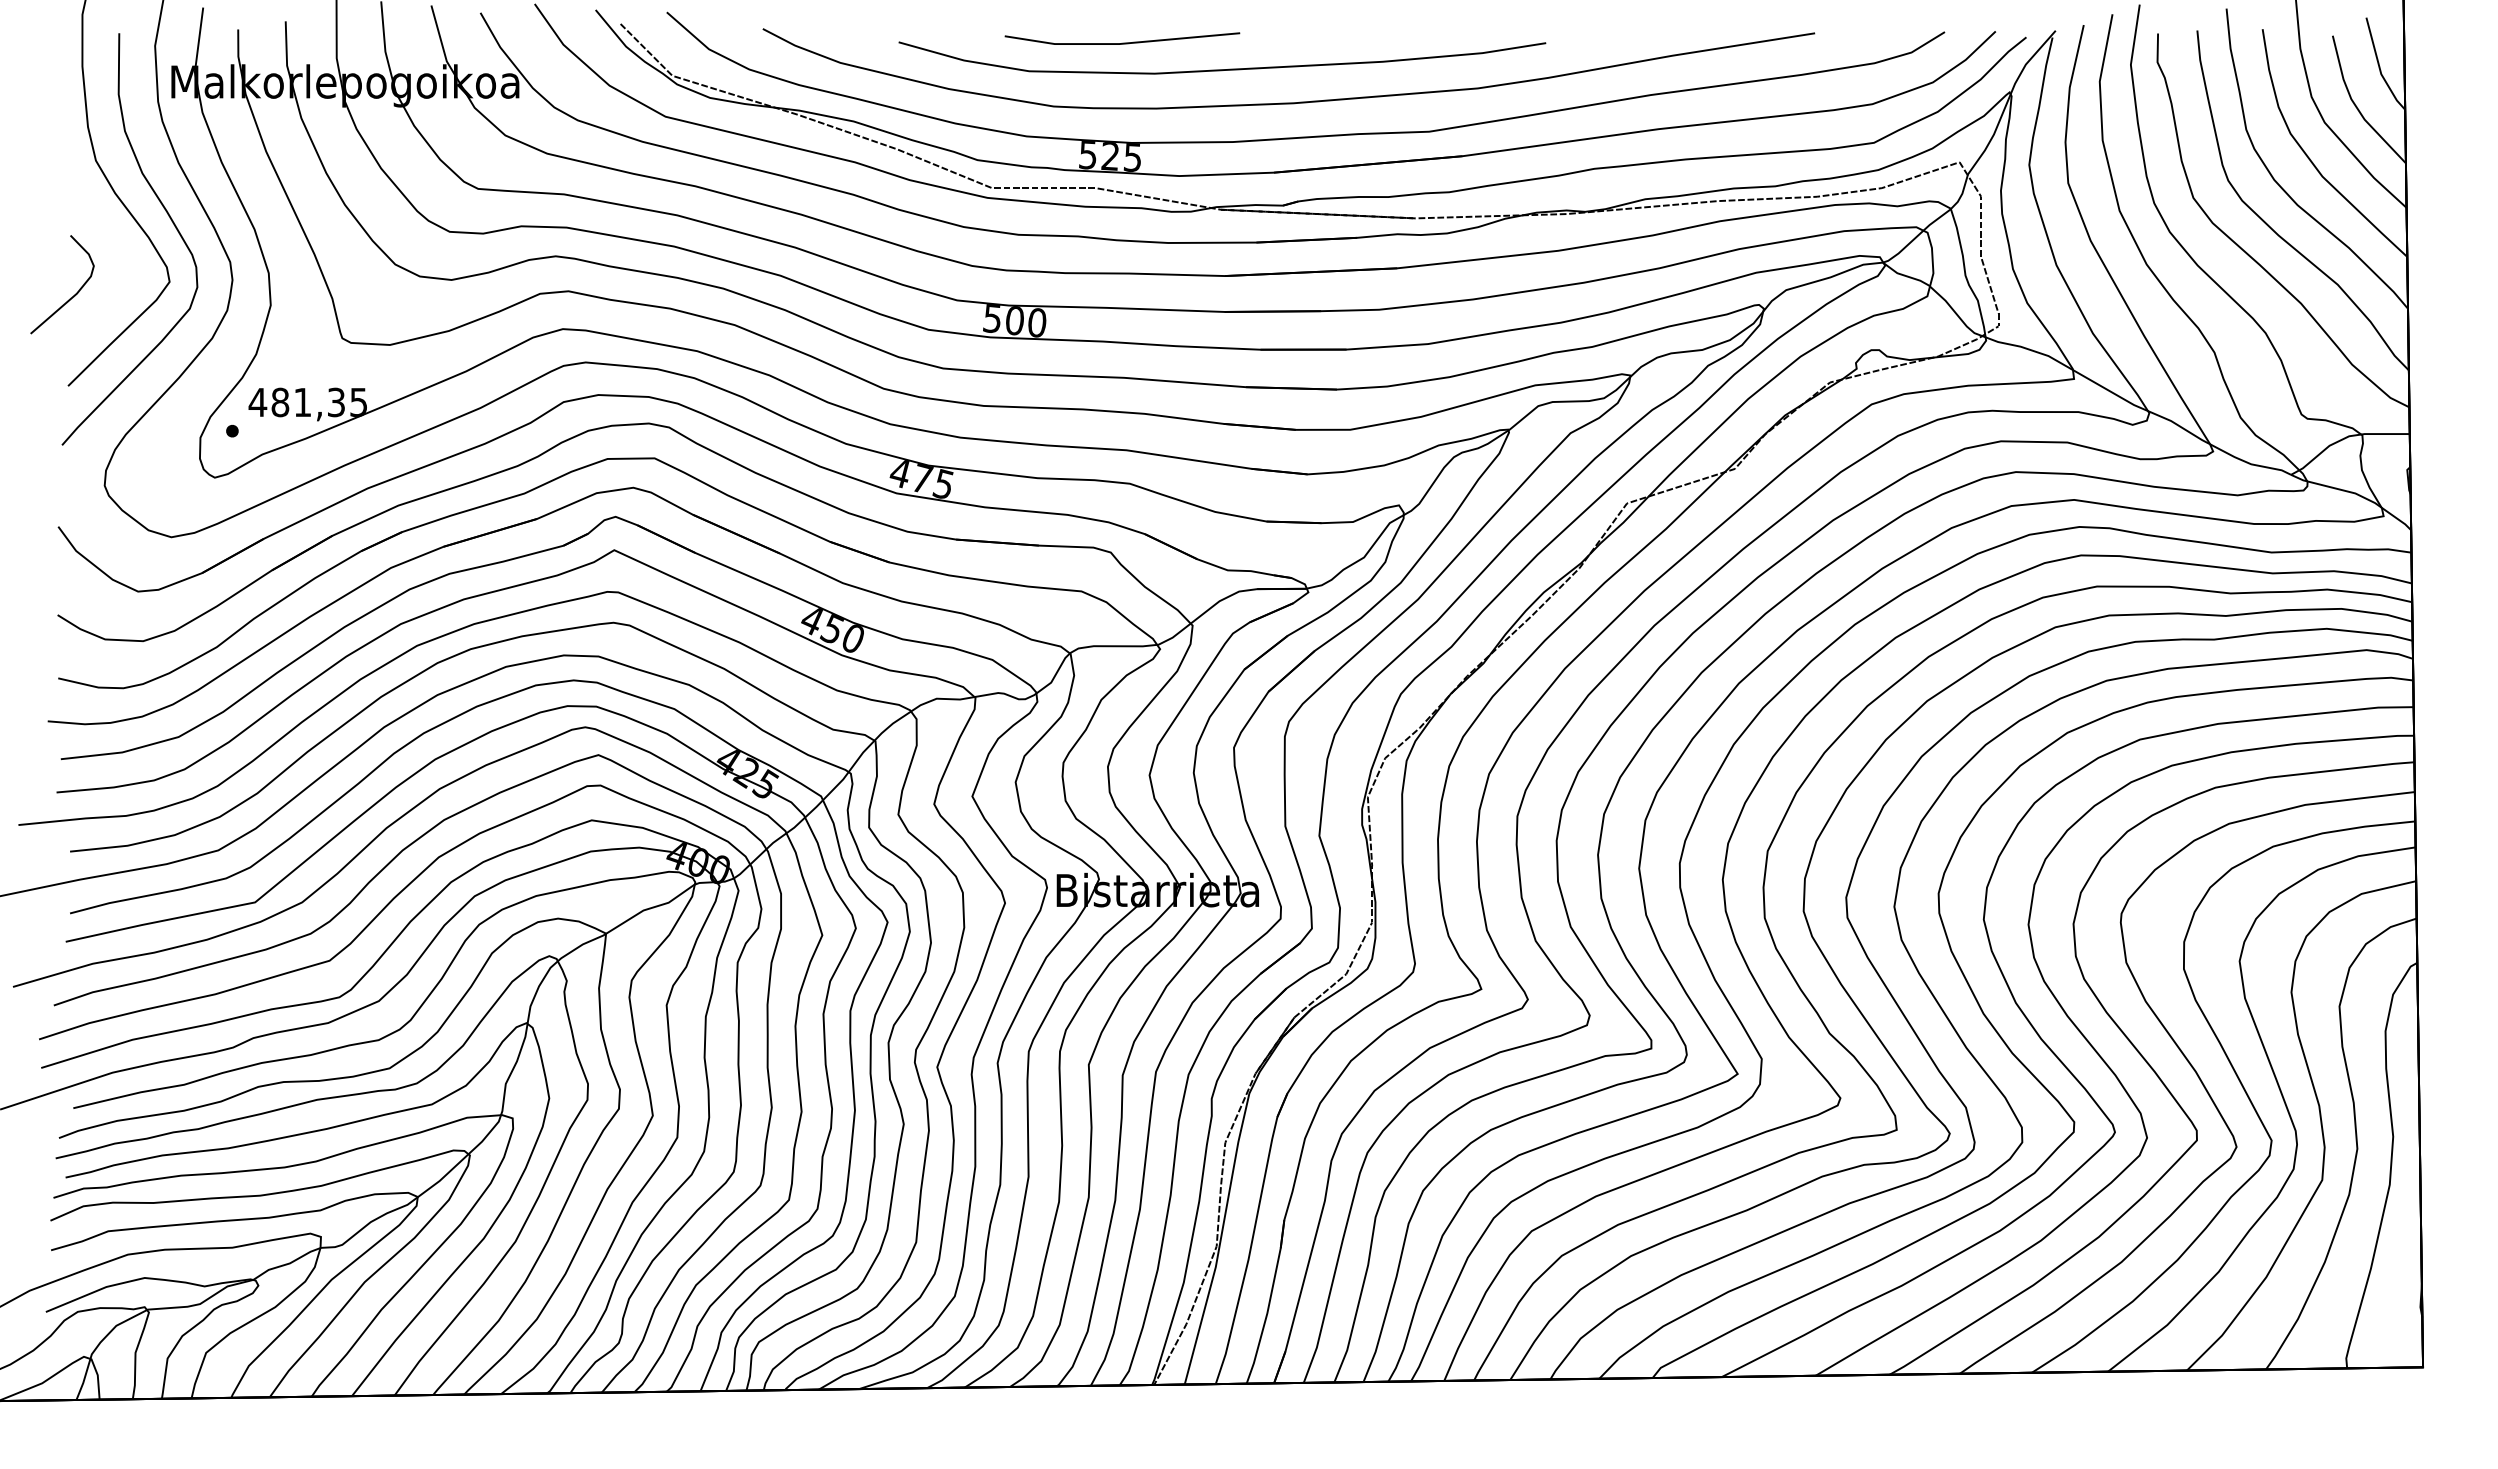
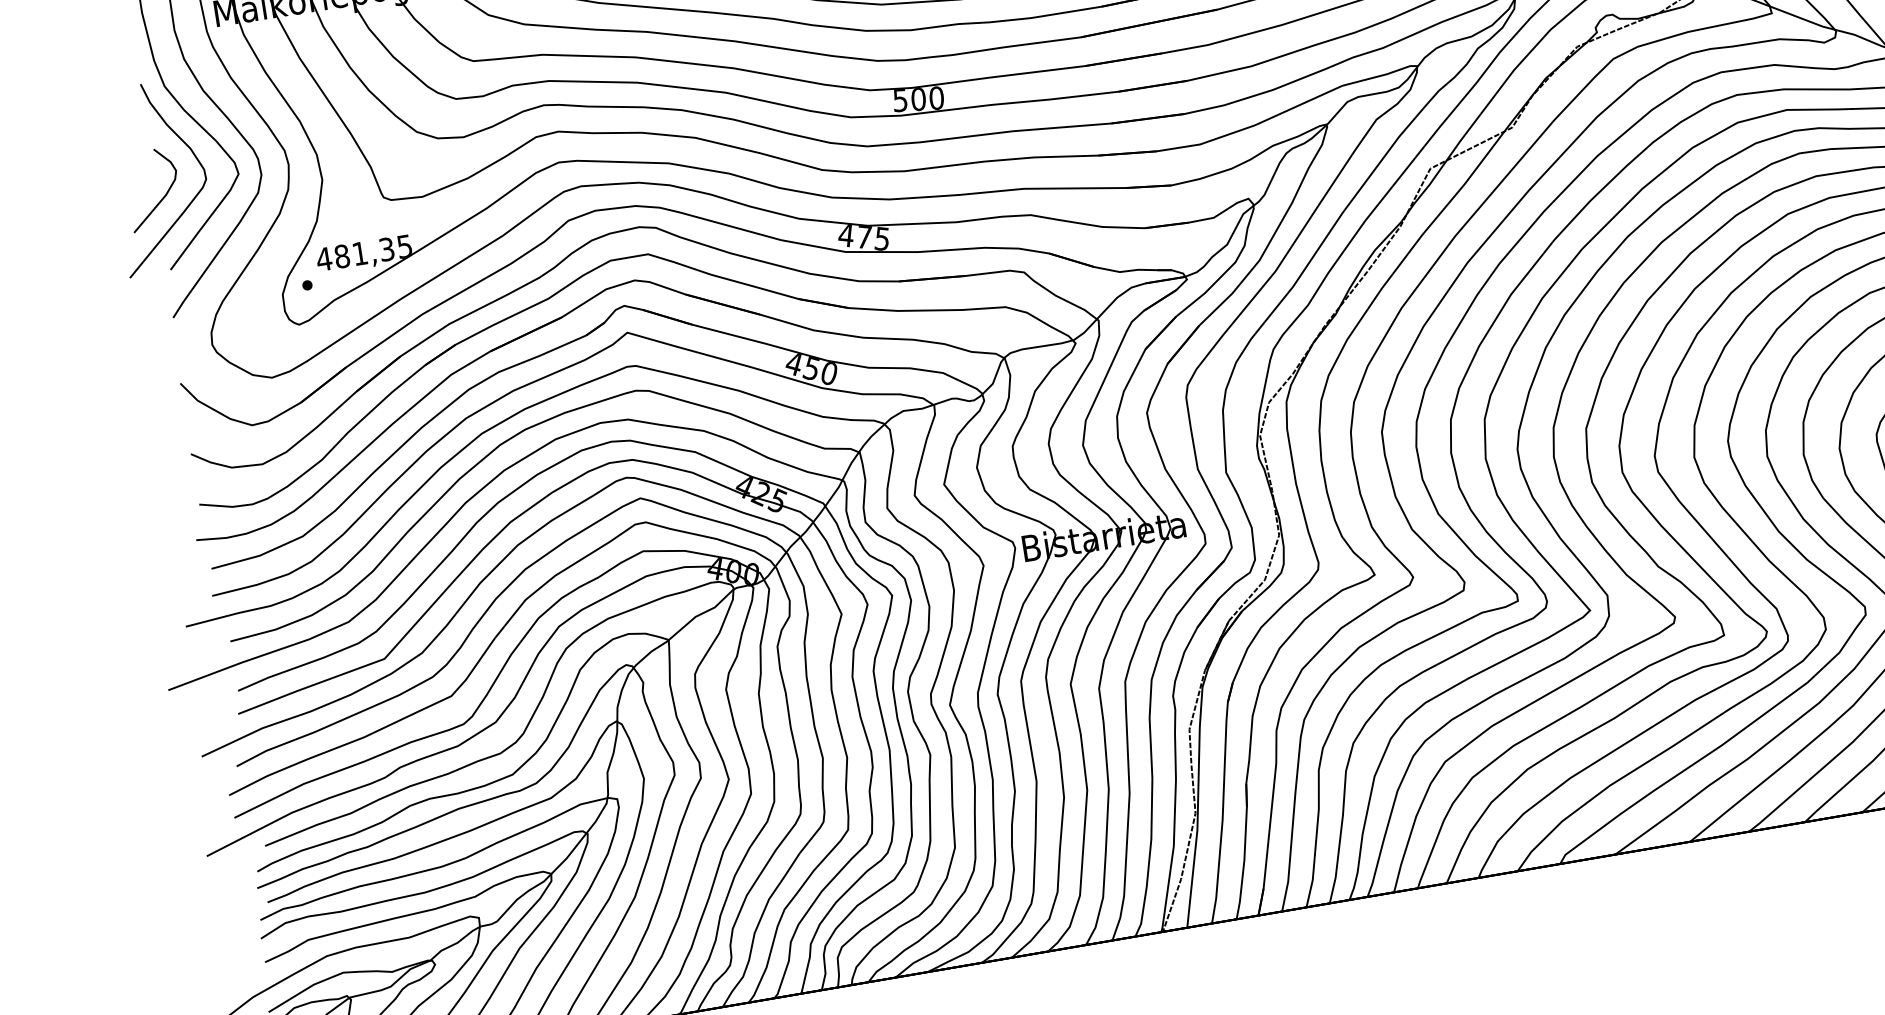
curve: (103, 308) -> (189, 203), added

